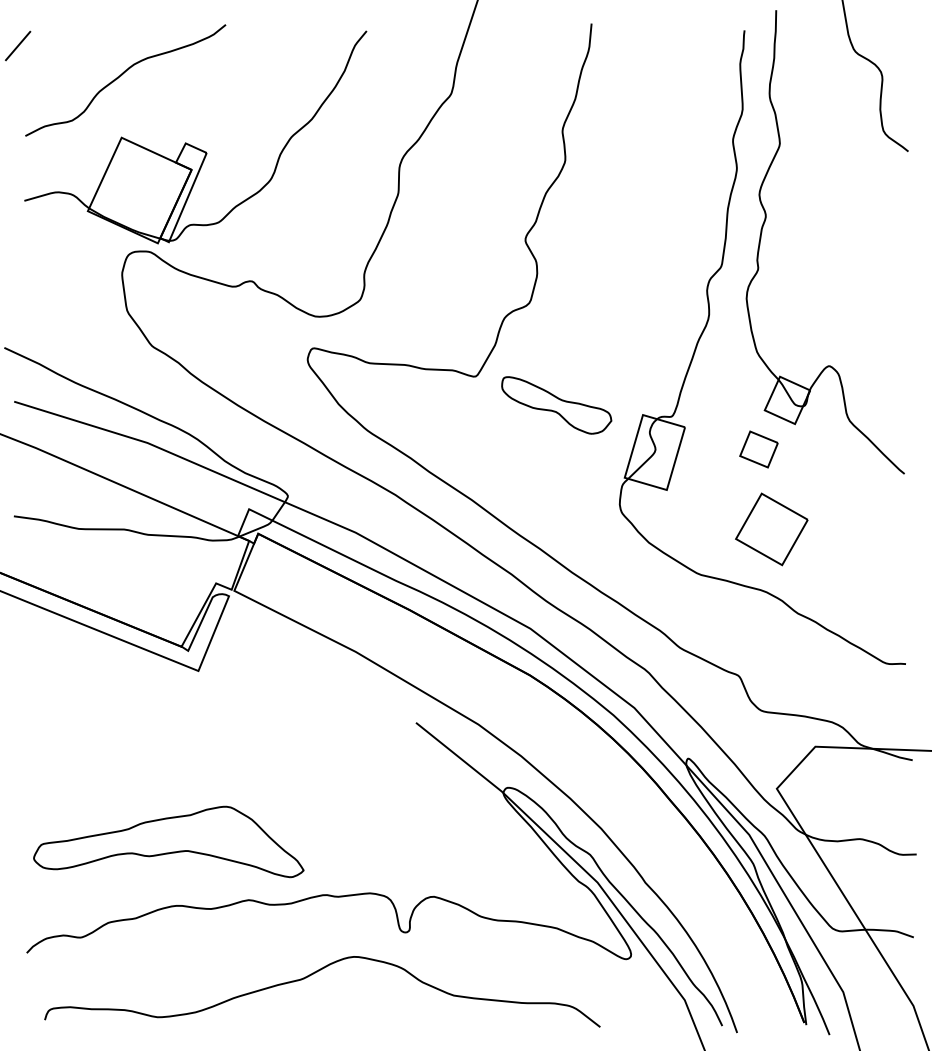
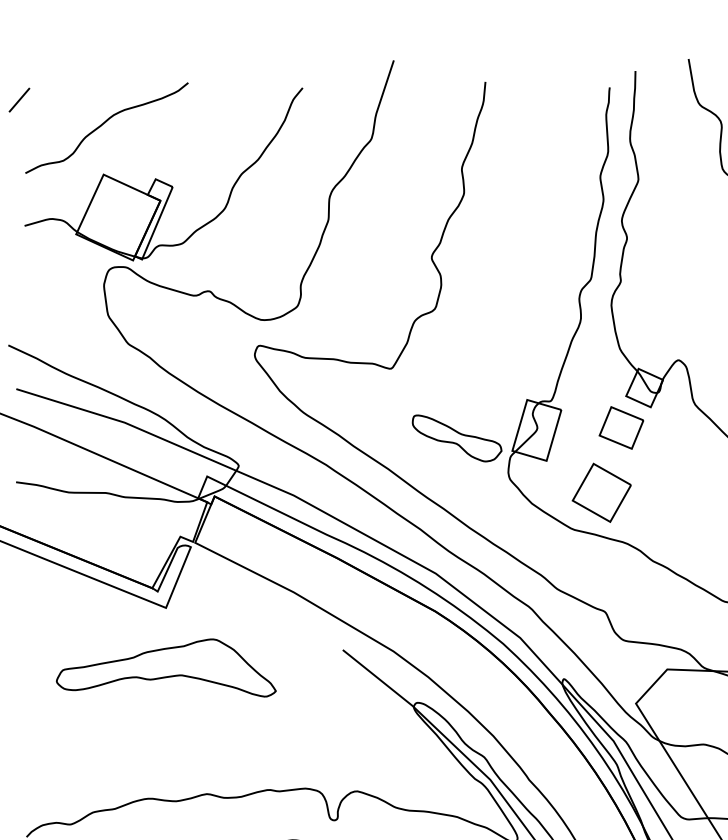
part: (556, 405) -> (456, 438), moved
part: (758, 449) -> (621, 427), size x1.43
part: (771, 529) -> (601, 492), moved
part: (168, 841) -> (166, 667), moved

